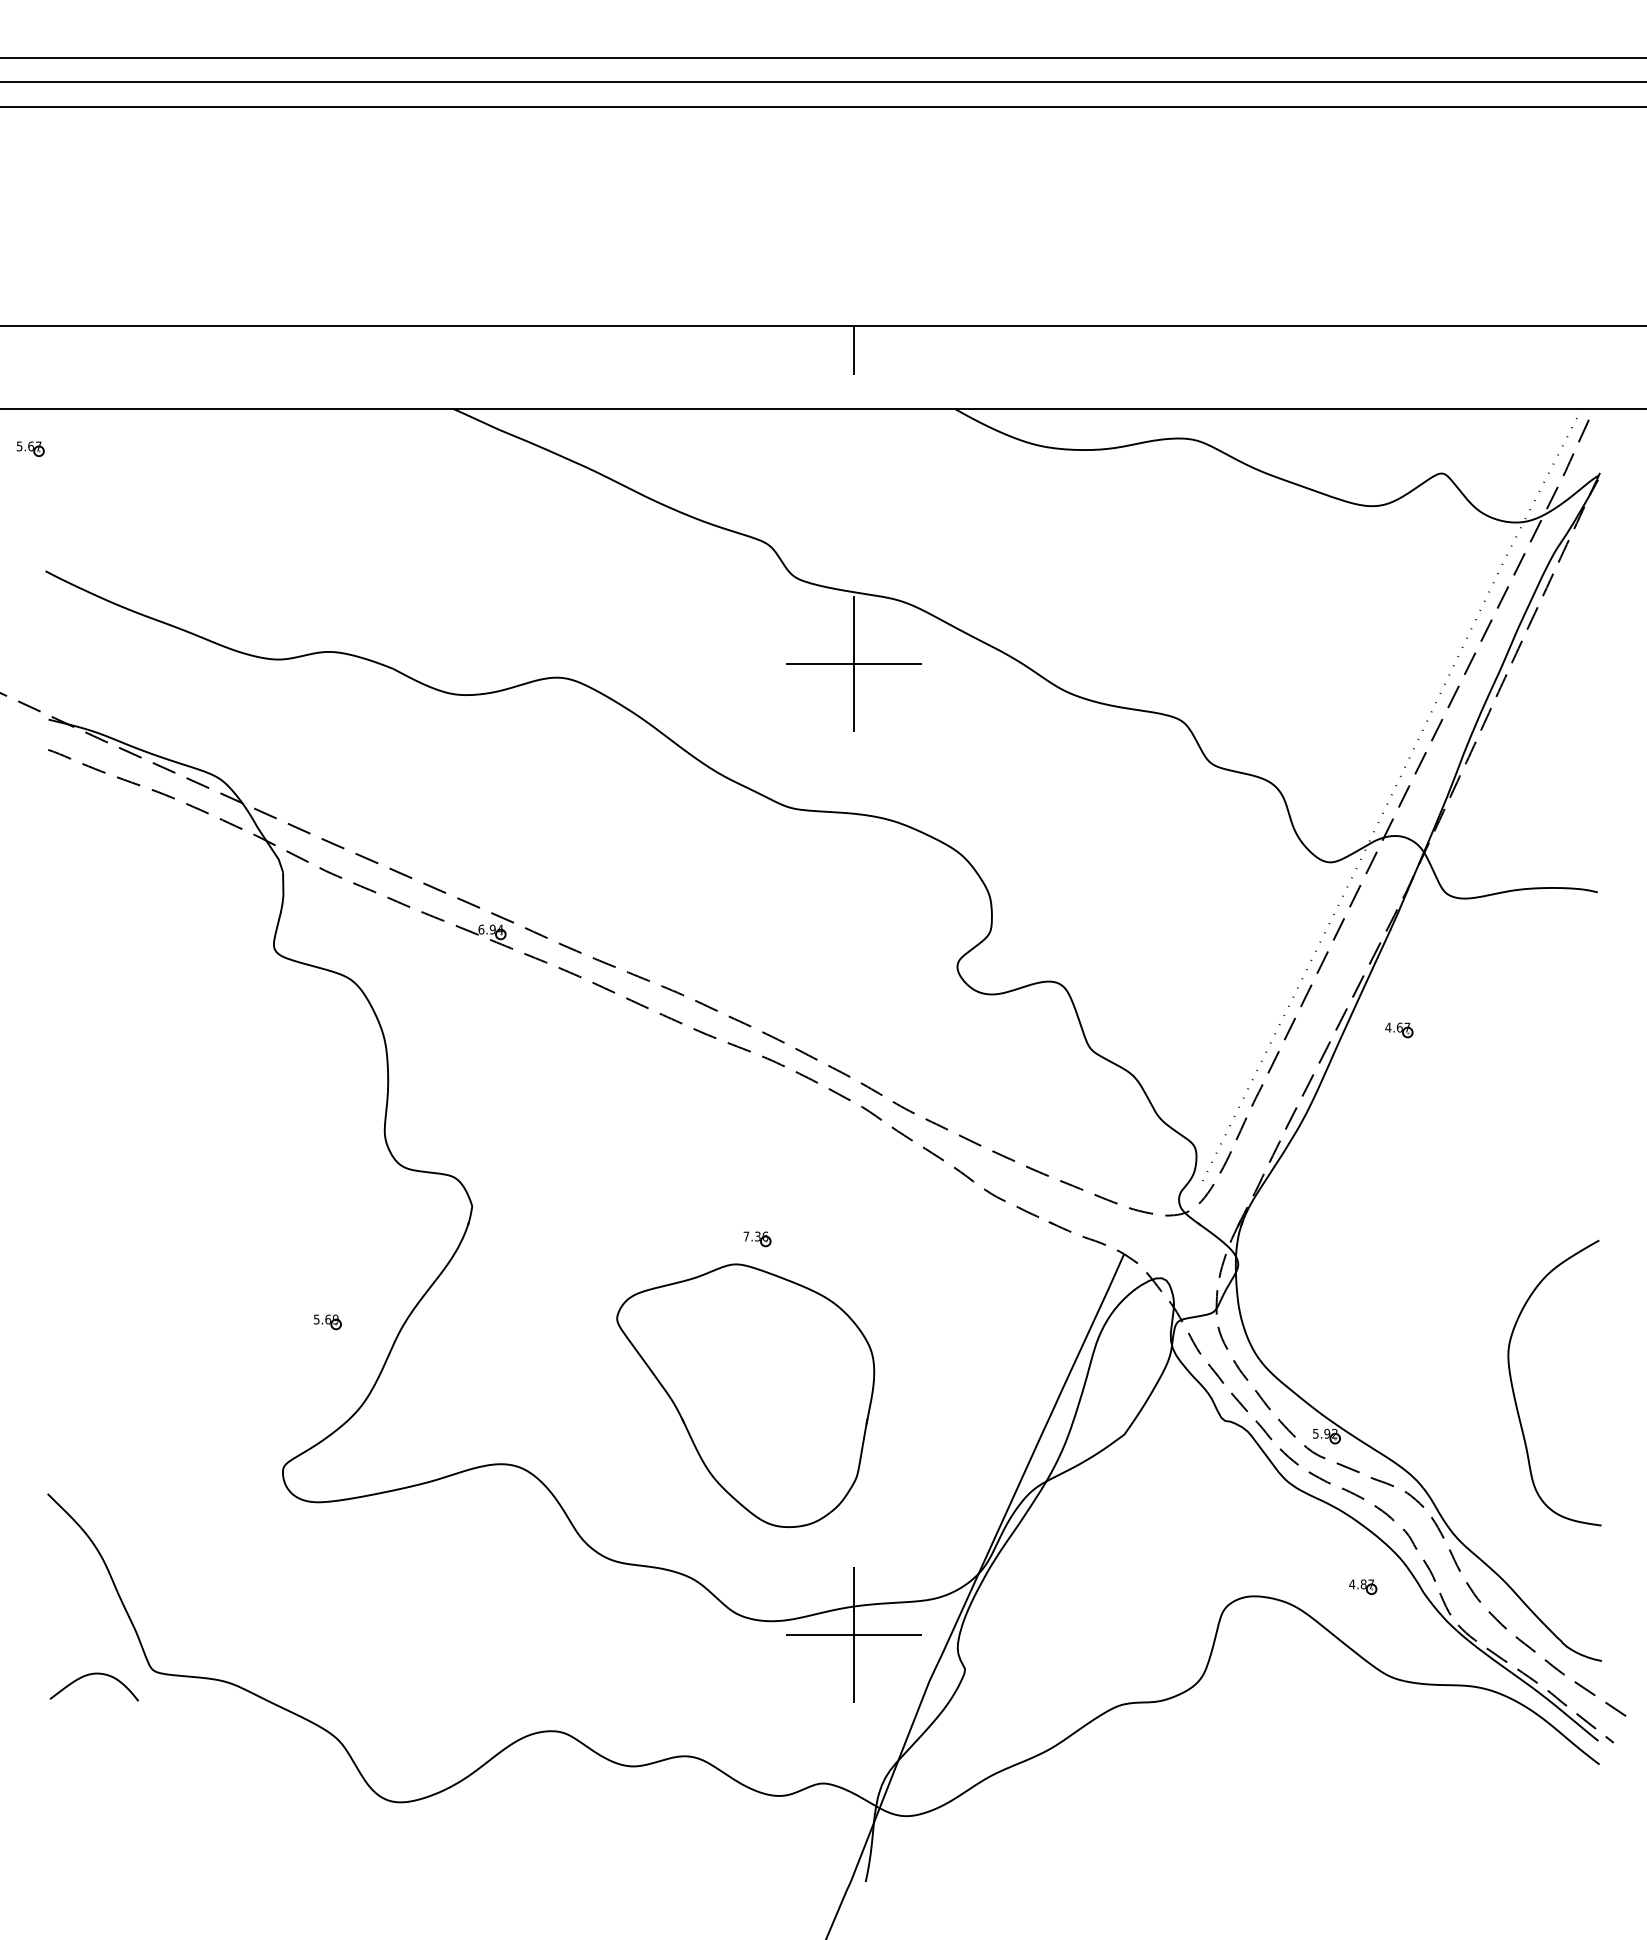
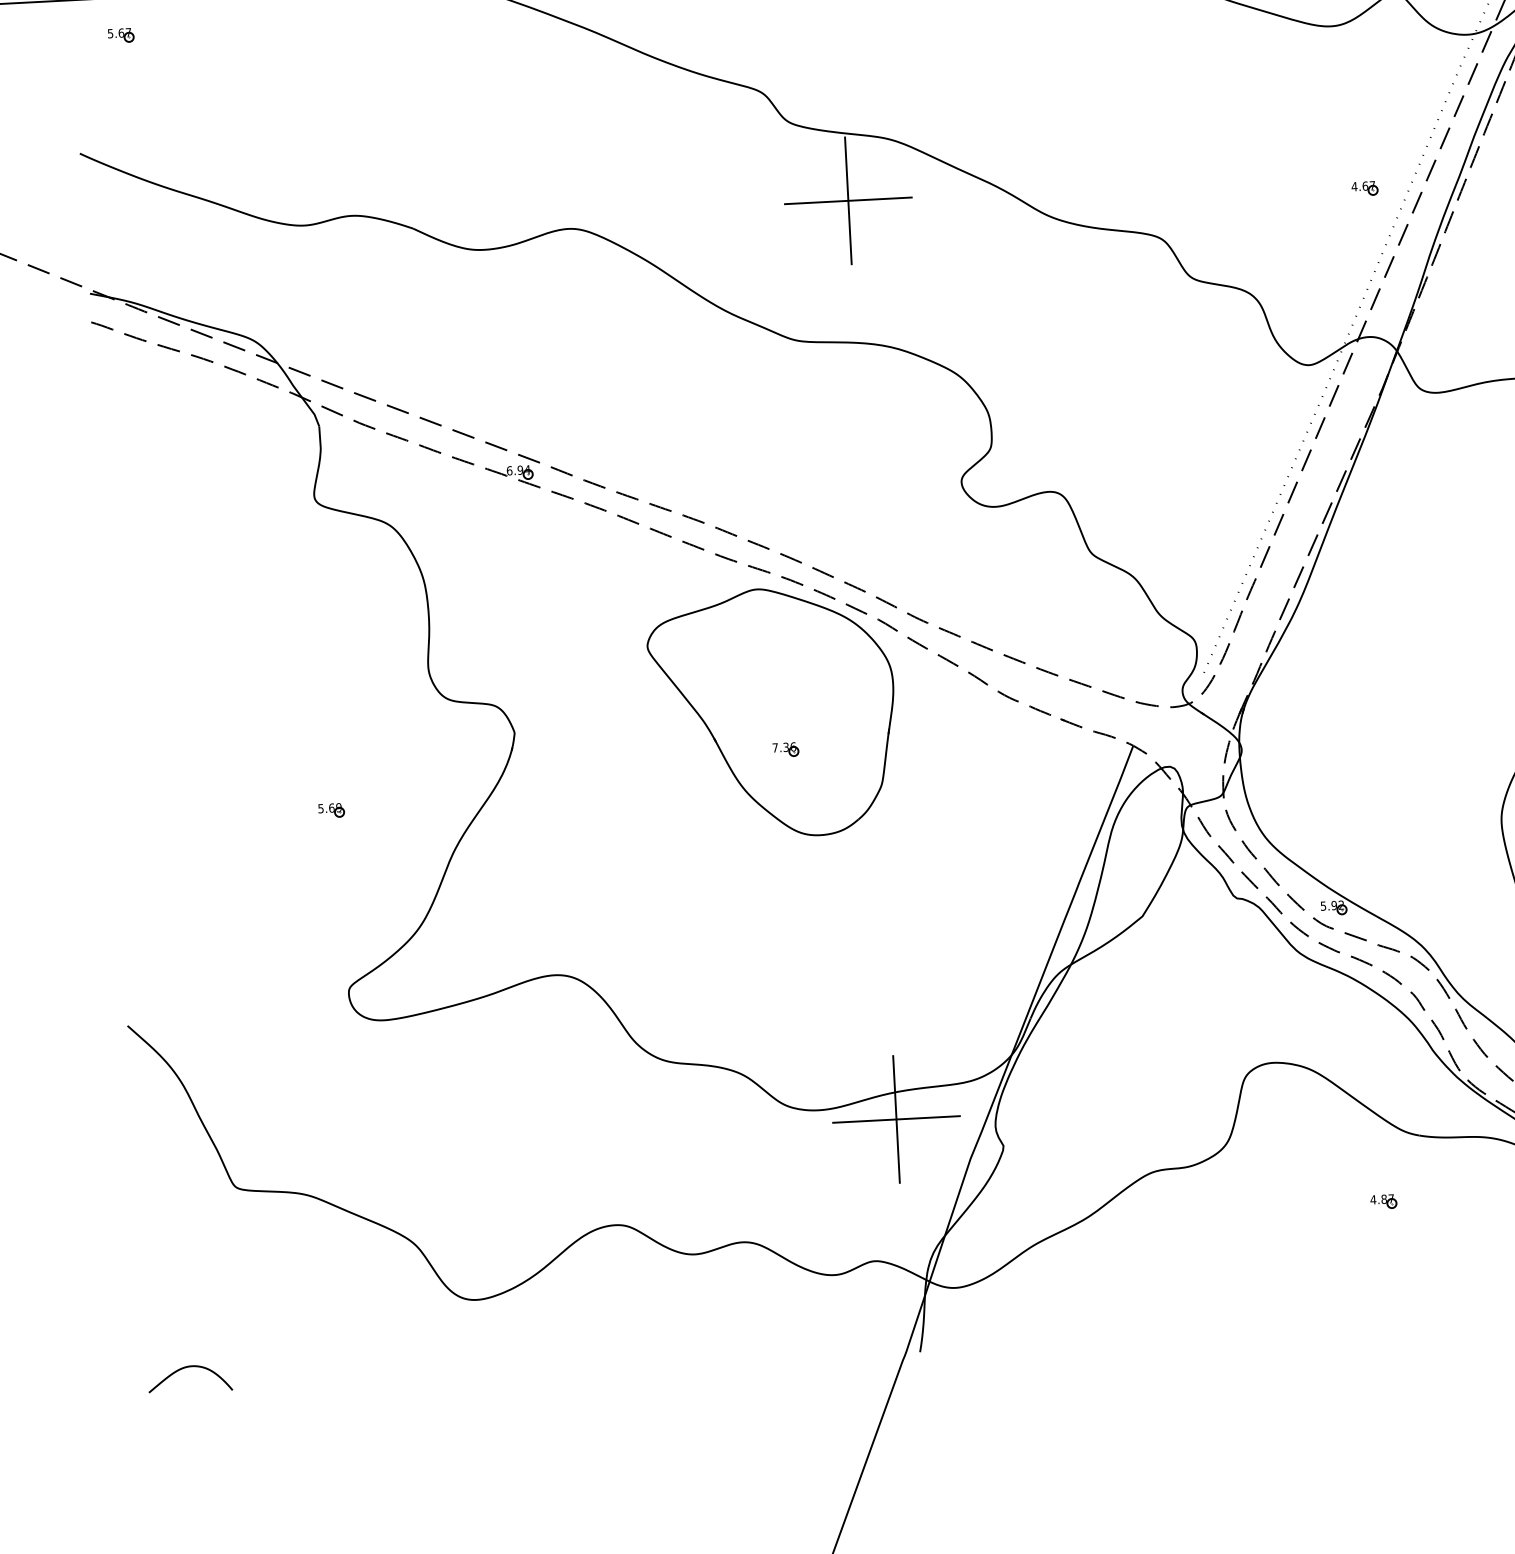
part: (30, 448) -> (120, 35), moved
part: (1399, 1030) -> (1365, 188), moved
part: (327, 1322) -> (331, 810), moved
part: (745, 1395) -> (772, 712), moved
part: (1363, 1586) -> (1384, 1201), moved
curve: (90, 1675) -> (186, 1368), moved

